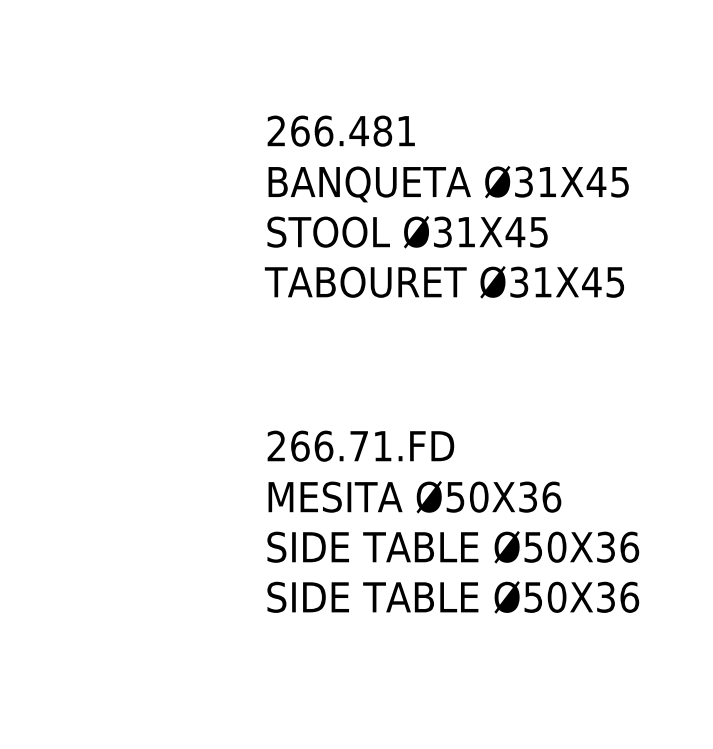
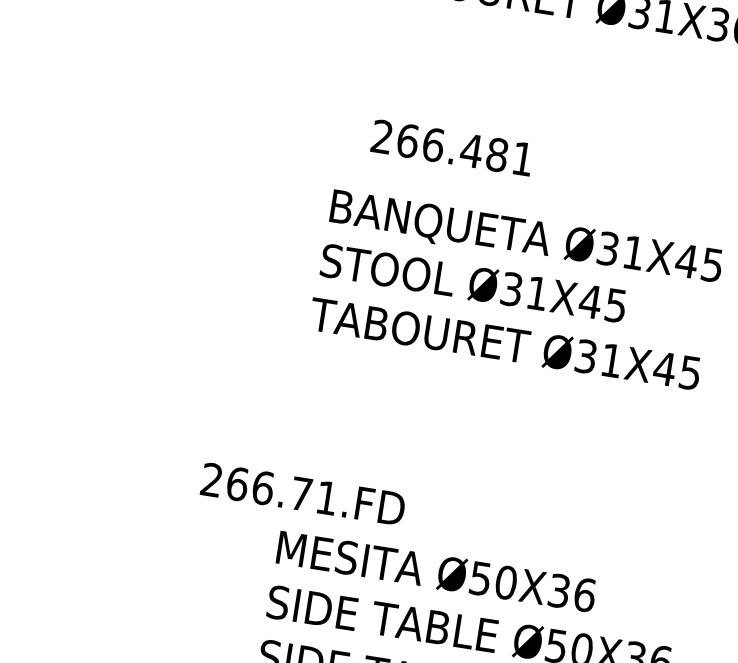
text: (340, 130) -> (451, 147), moved
text: (360, 445) -> (302, 493), moved

